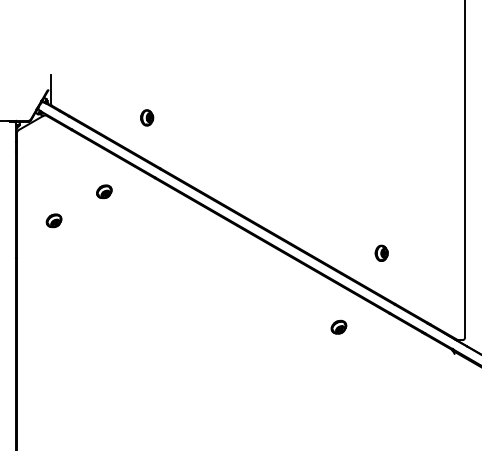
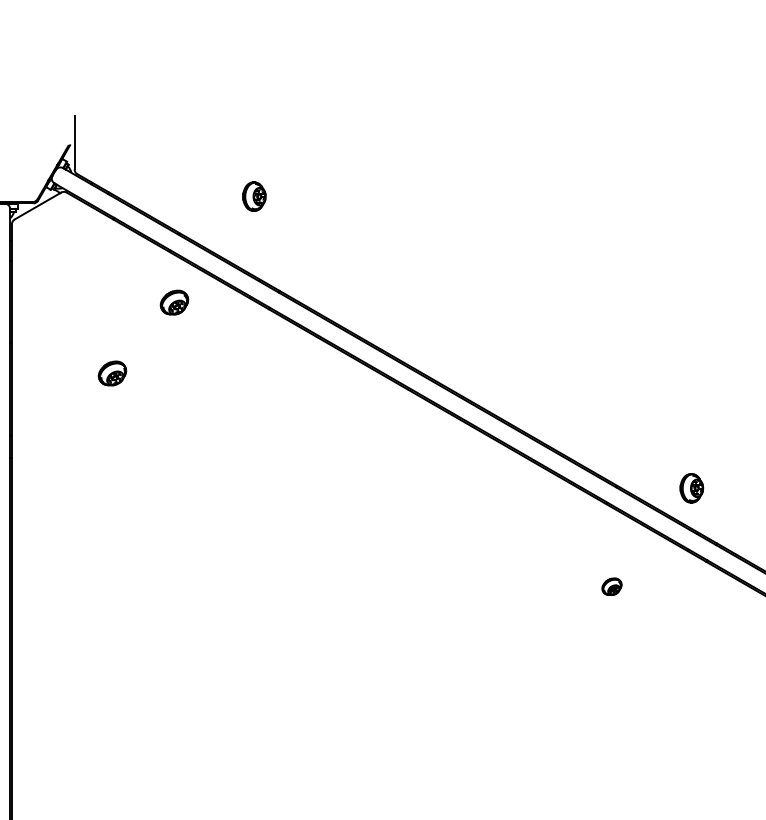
part: (104, 191) -> (174, 302), moved
part: (53, 220) -> (111, 372), moved
part: (381, 252) -> (691, 486), moved
part: (338, 326) -> (611, 585), size x0.7

